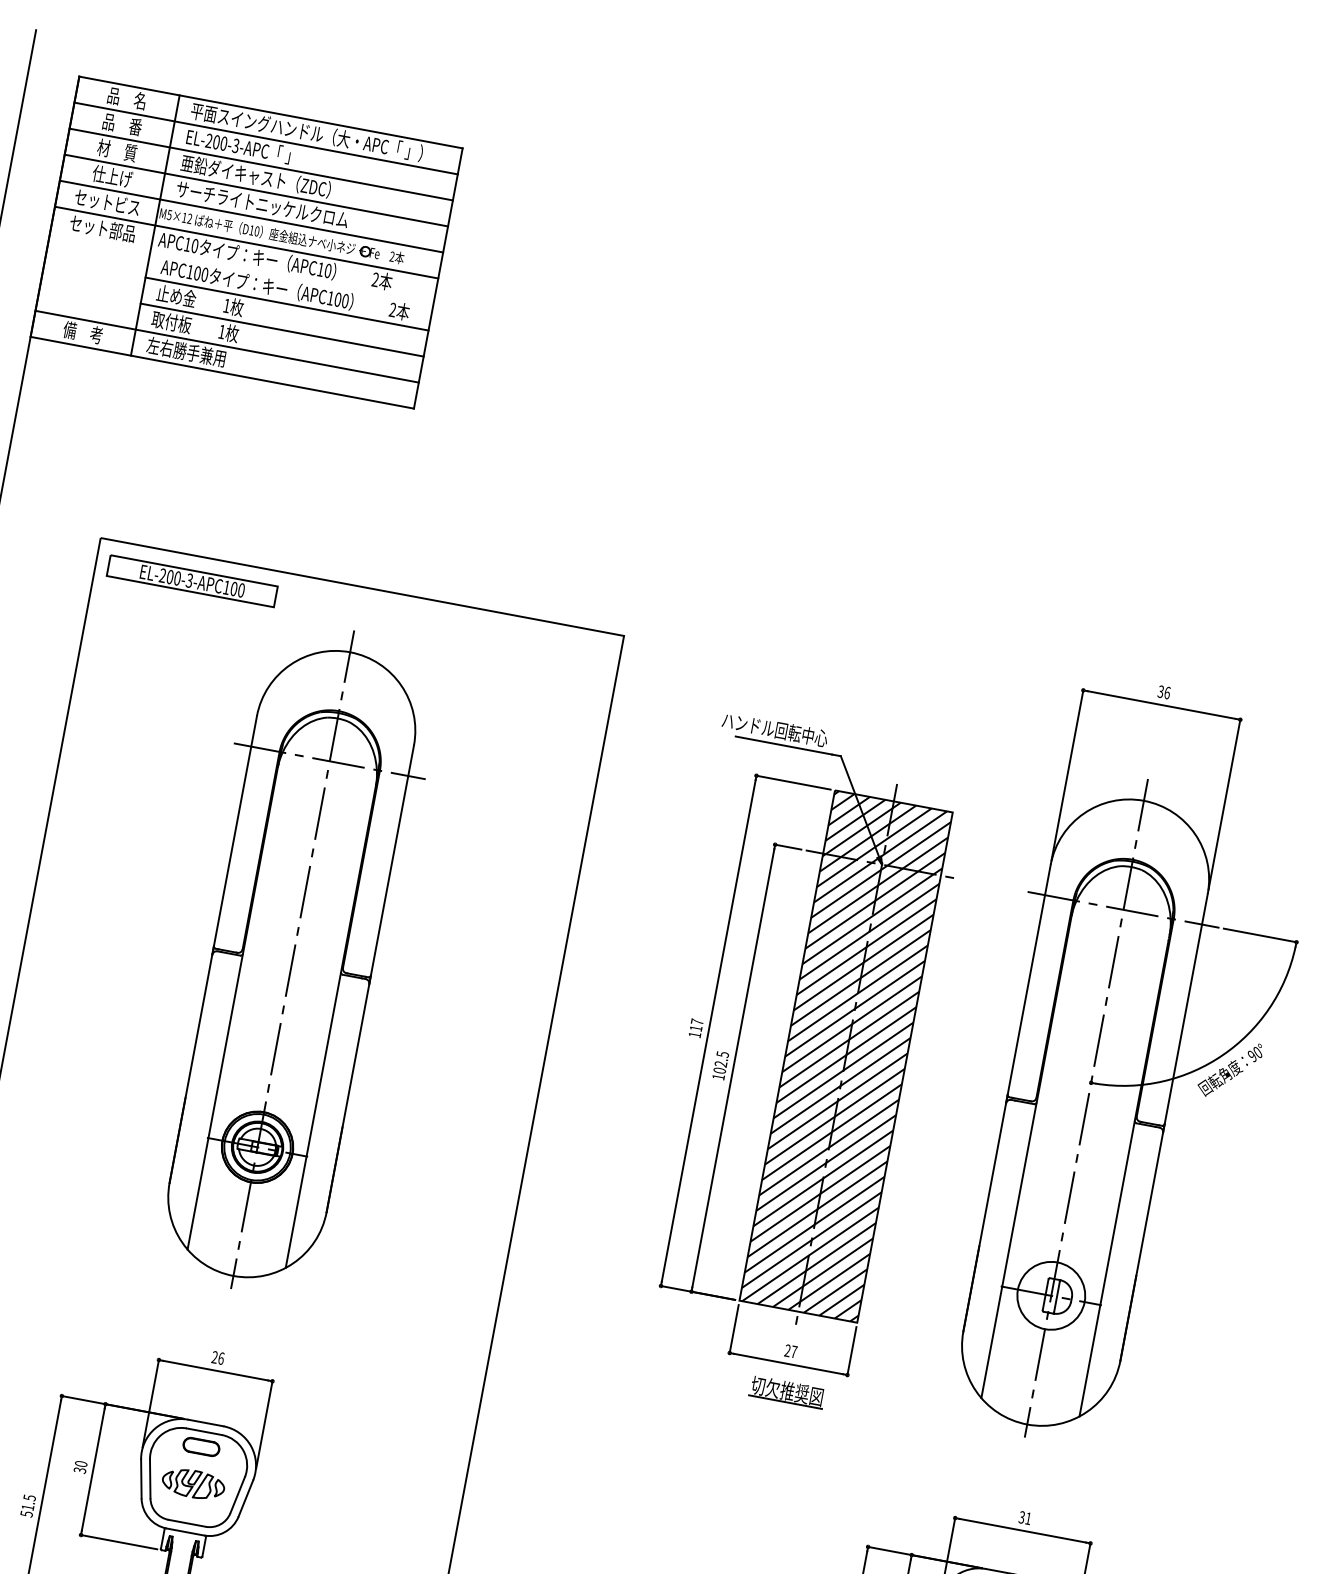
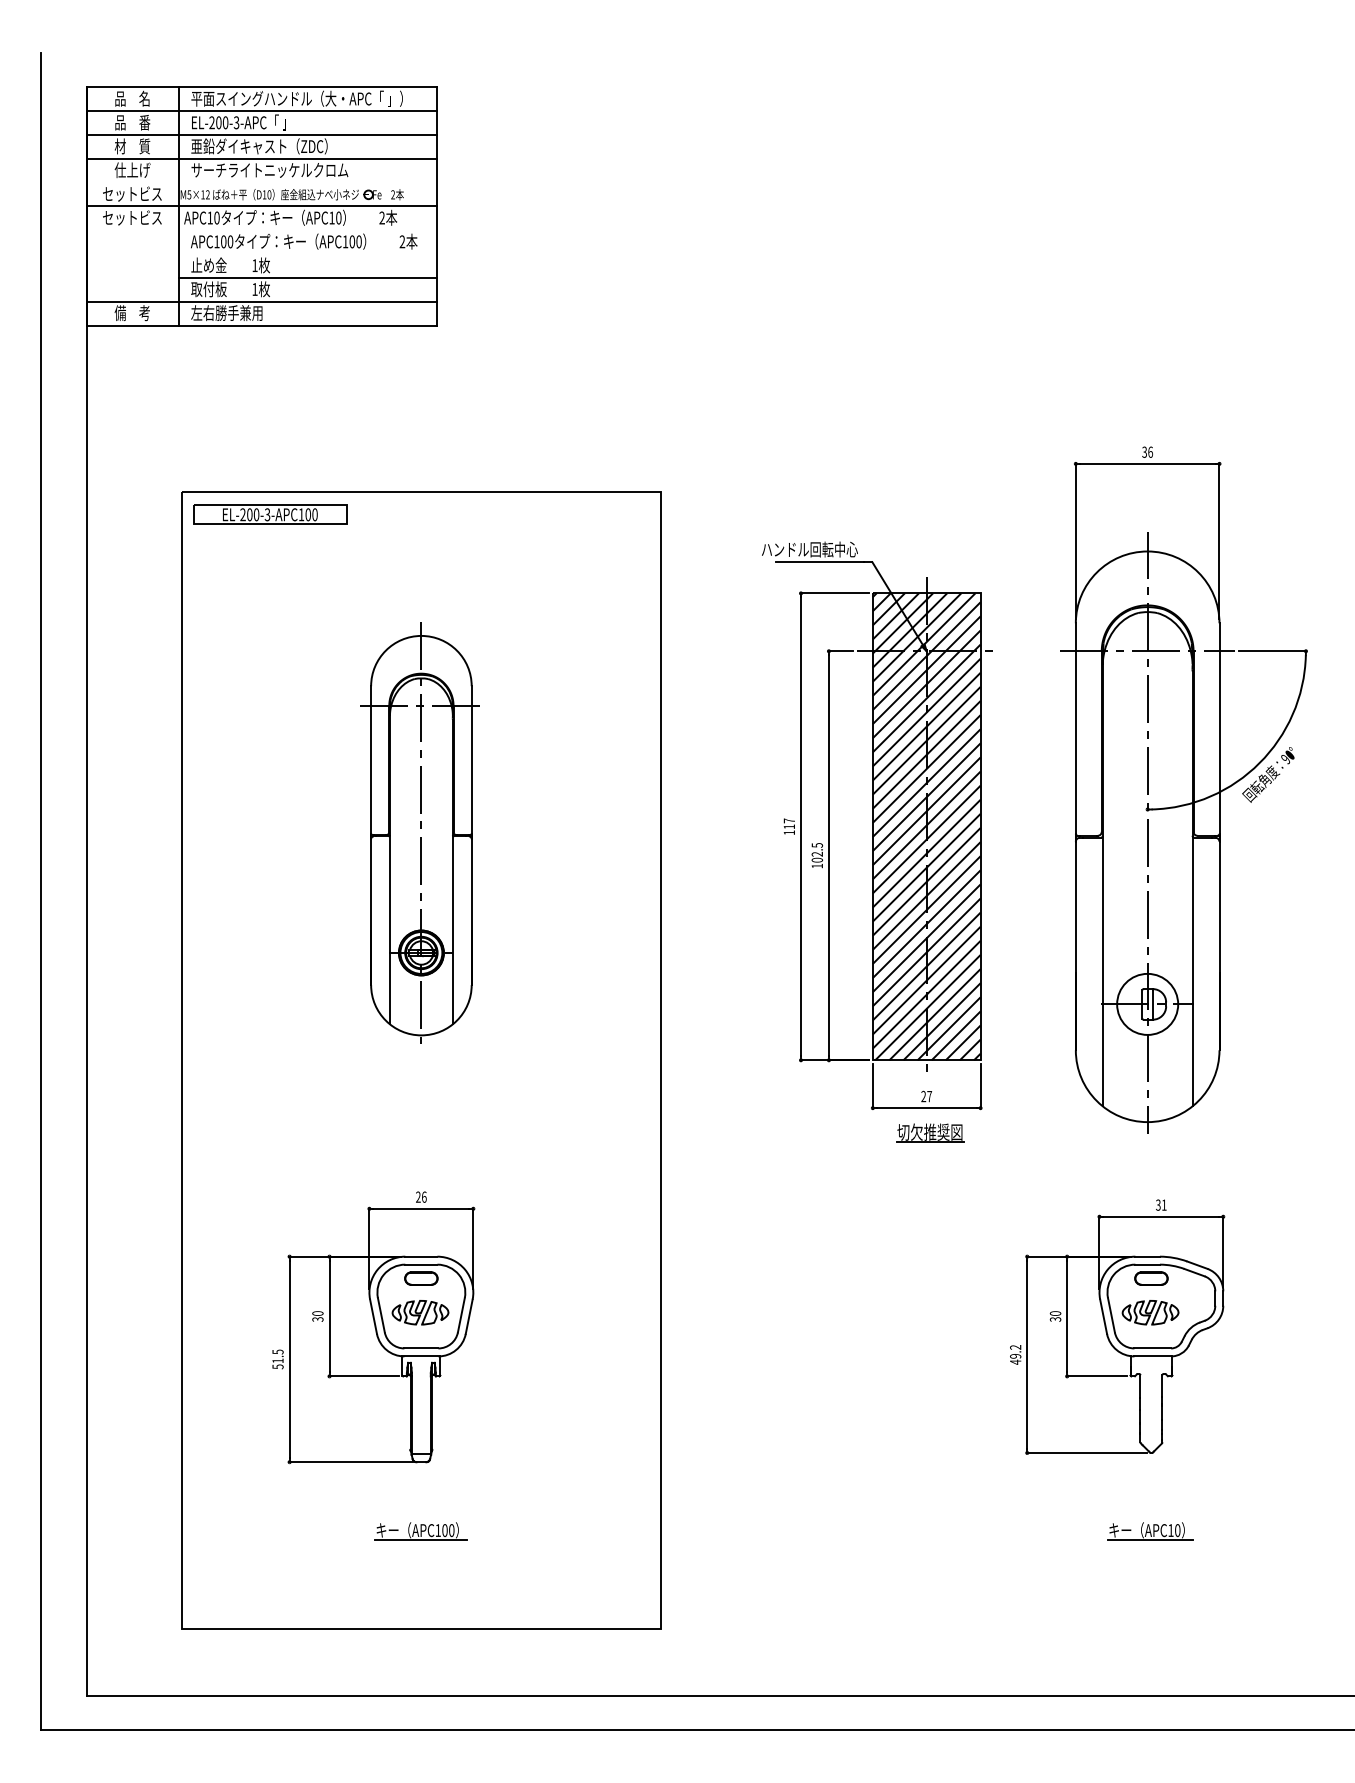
line: (250, 216) -> (261, 182), removed
text: (122, 231) -> (150, 217), セット部品 -> セットビス
line: (286, 304) -> (307, 254), removed
part: (292, 959) -> (421, 832), size x0.7

